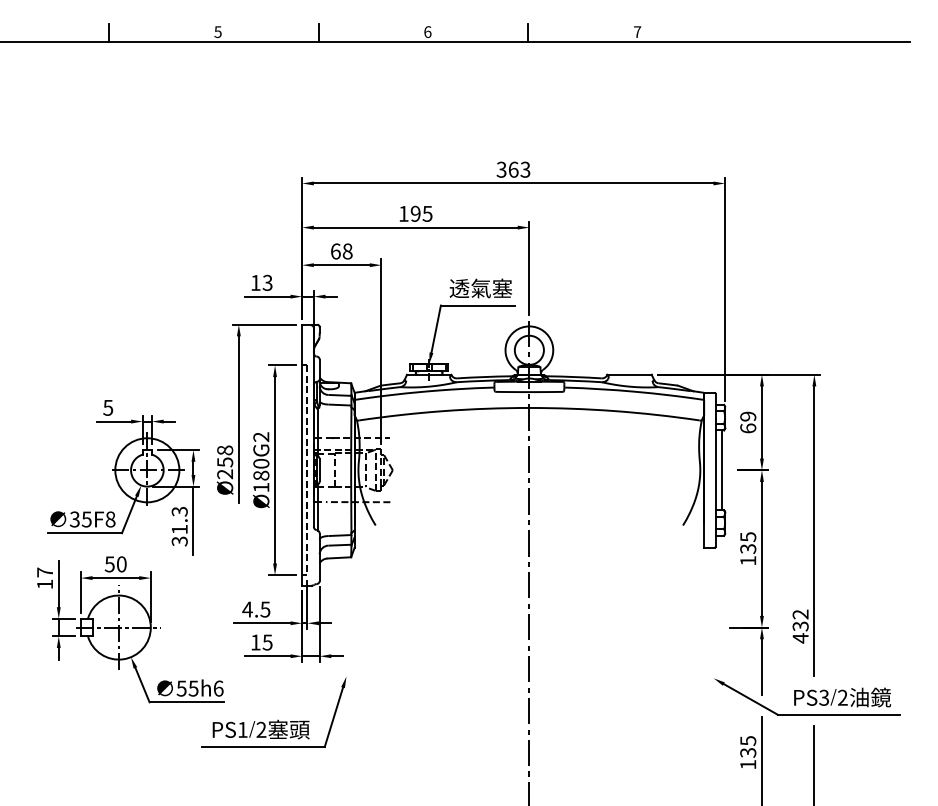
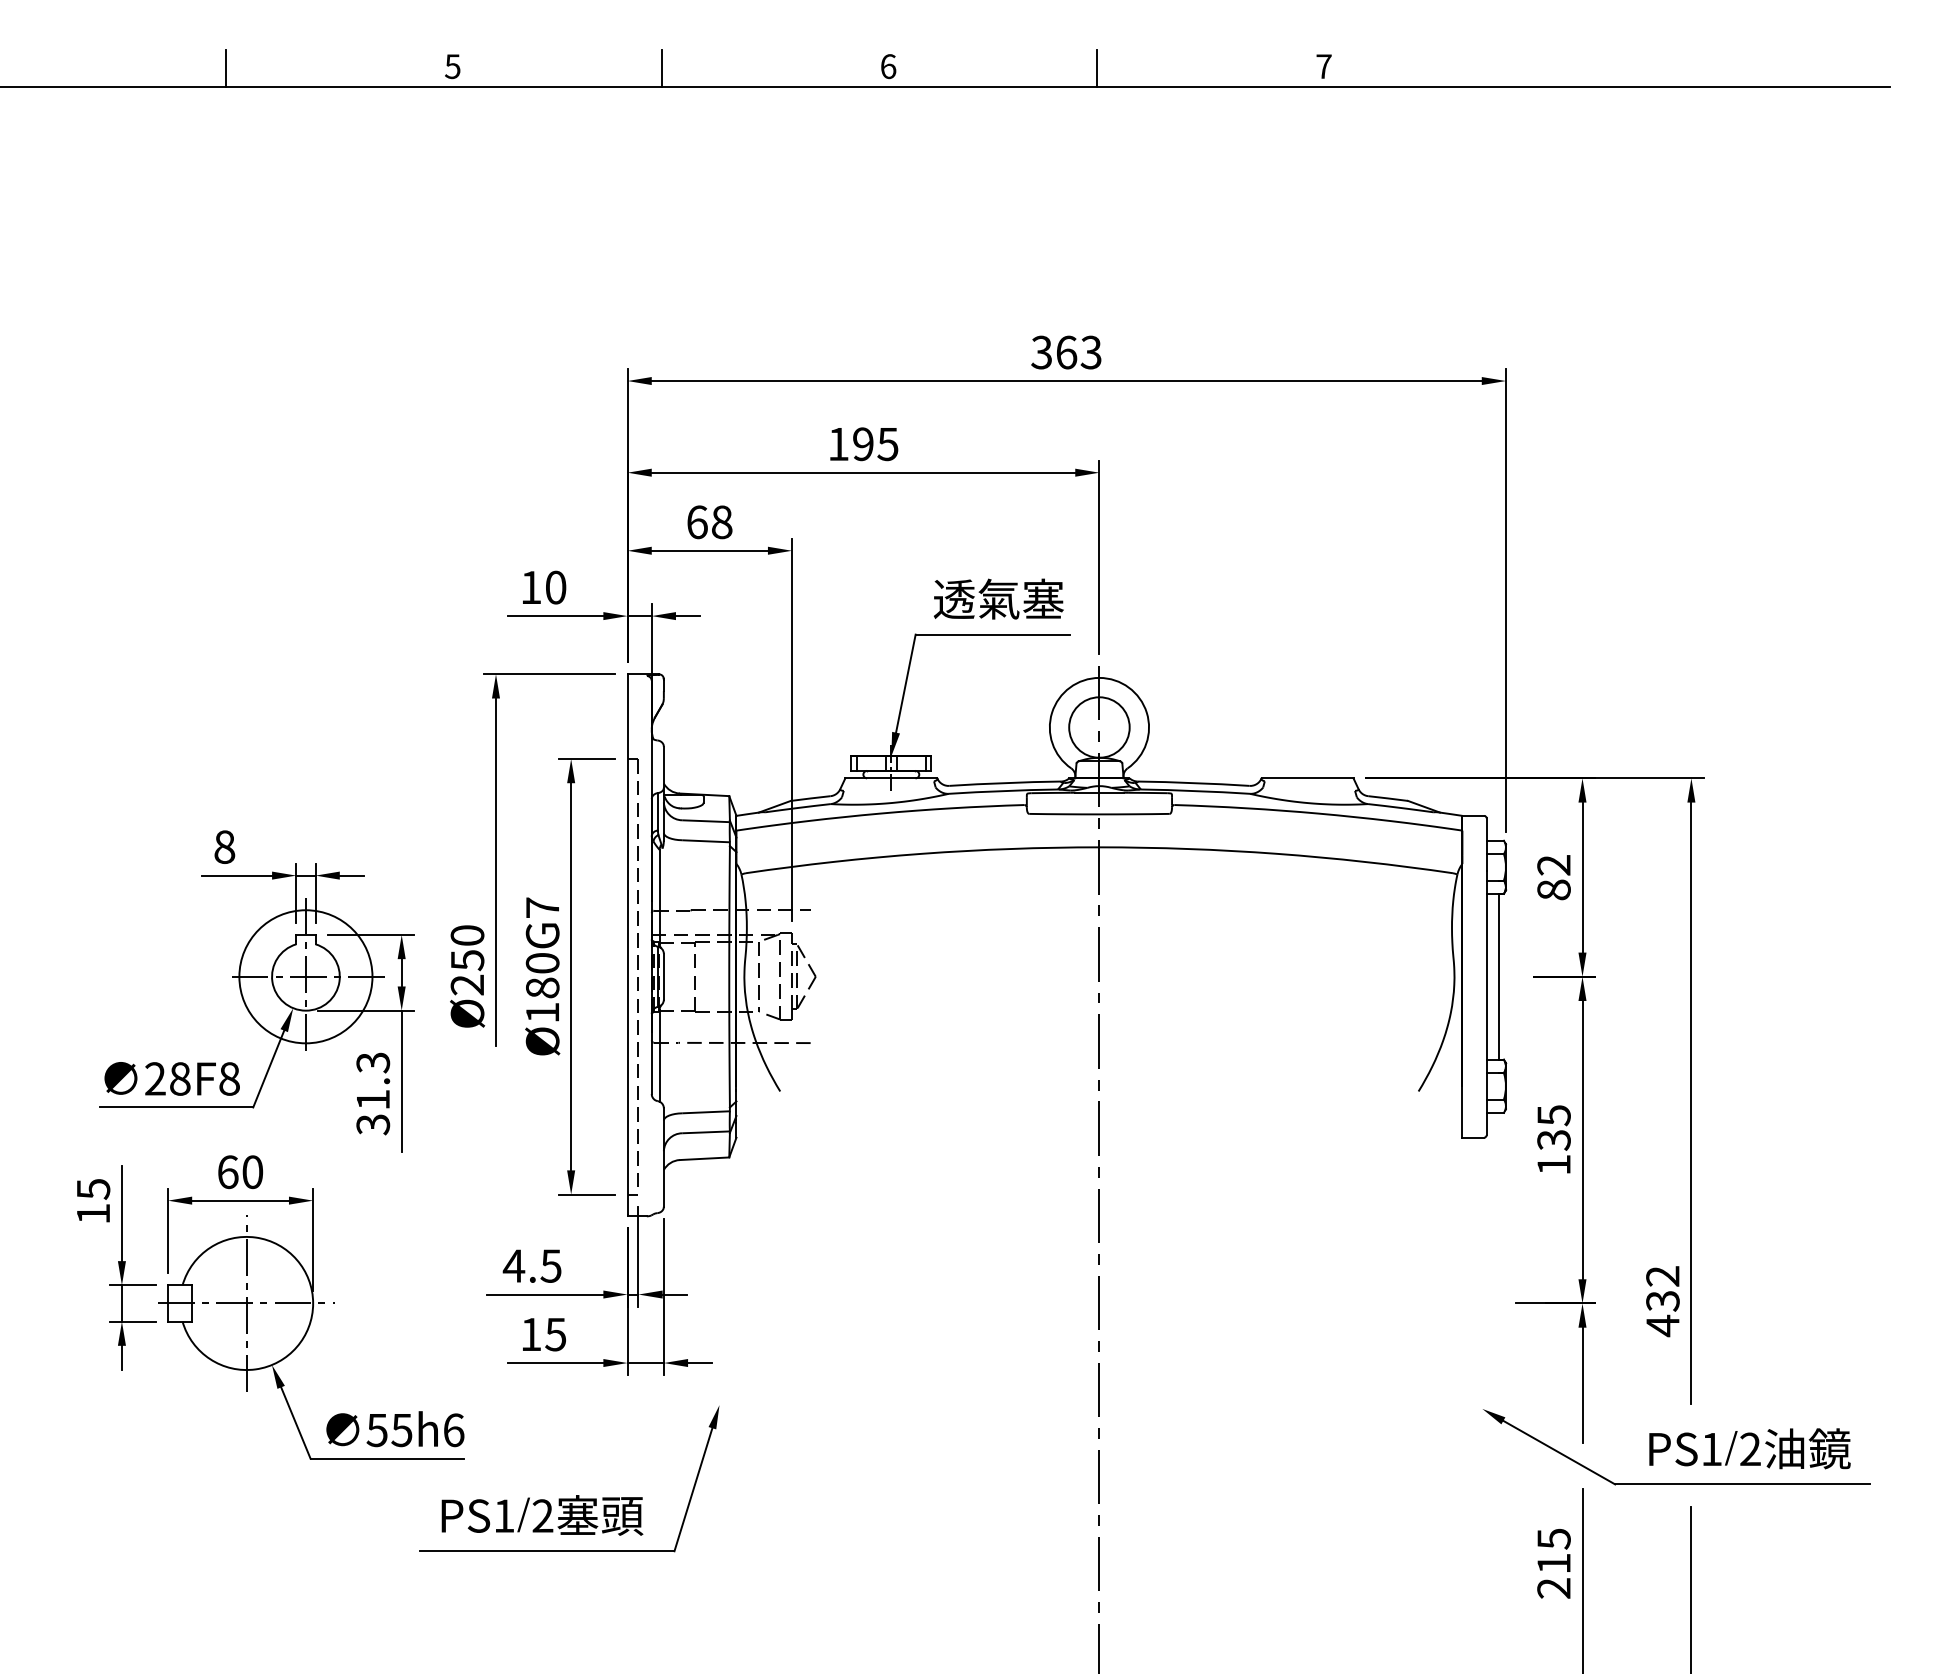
text: (267, 282) -> (555, 586), 13 -> 10
text: (108, 407) -> (225, 846), 5 -> 8
text: (748, 422) -> (1554, 877), 69 -> 82
text: (261, 436) -> (543, 906), Ø180G2 -> Ø180G7
text: (224, 450) -> (466, 935), Ø258 -> Ø250
text: (80, 519) -> (167, 1078), 35F8 -> 28F8
text: (109, 564) -> (227, 1172), 50 -> 60
text: (45, 572) -> (94, 1189), 17 -> 15
text: (823, 697) -> (1710, 1448), PS3 -> PS1
text: (748, 758) -> (1554, 1575), 135 -> 215

